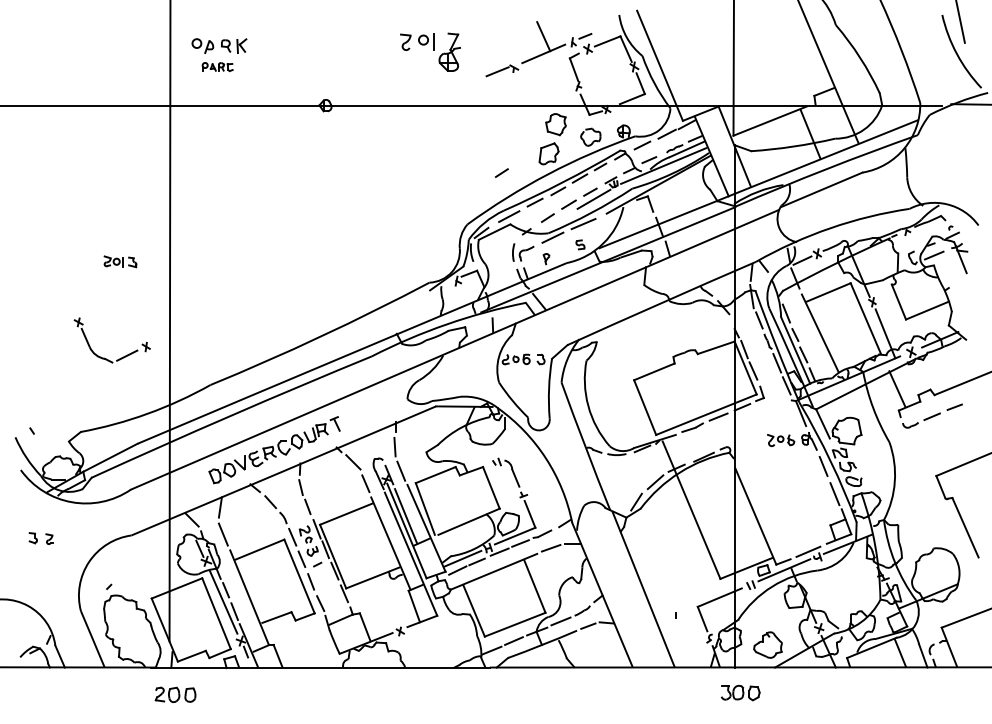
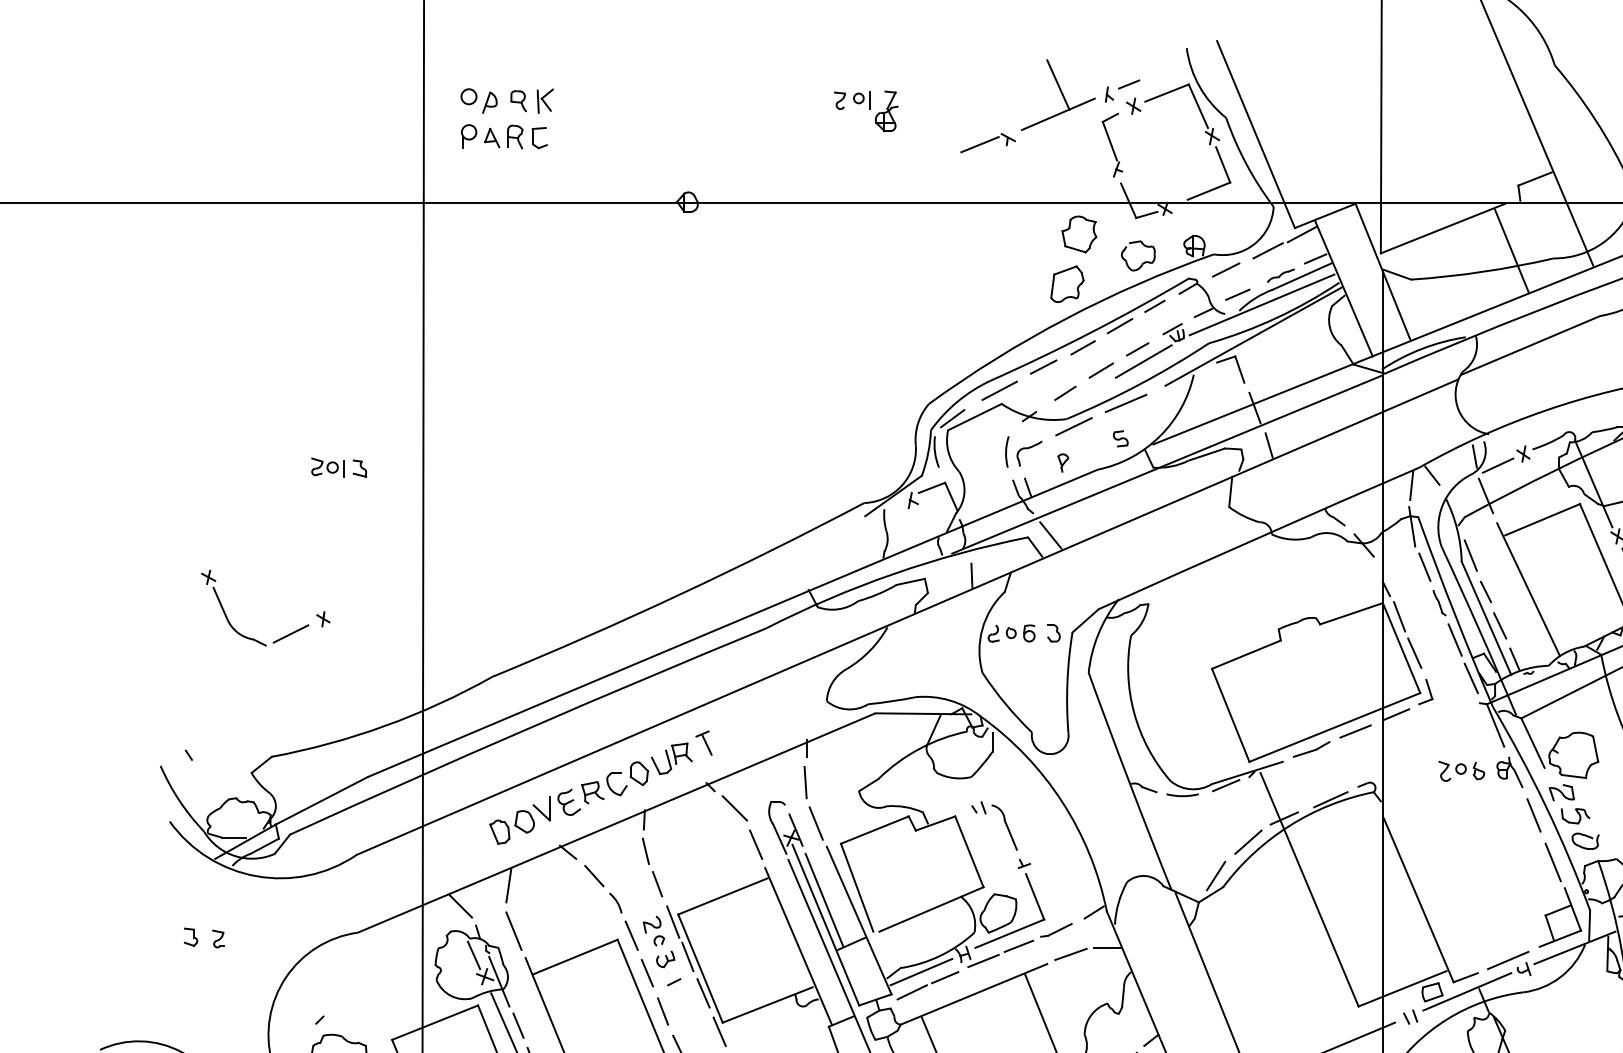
part: (430, 51) -> (865, 110), size x0.62
part: (217, 66) -> (503, 135), size x1.67
line: (501, 172) -> (986, 315), removed
part: (104, 357) -> (252, 637), moved

